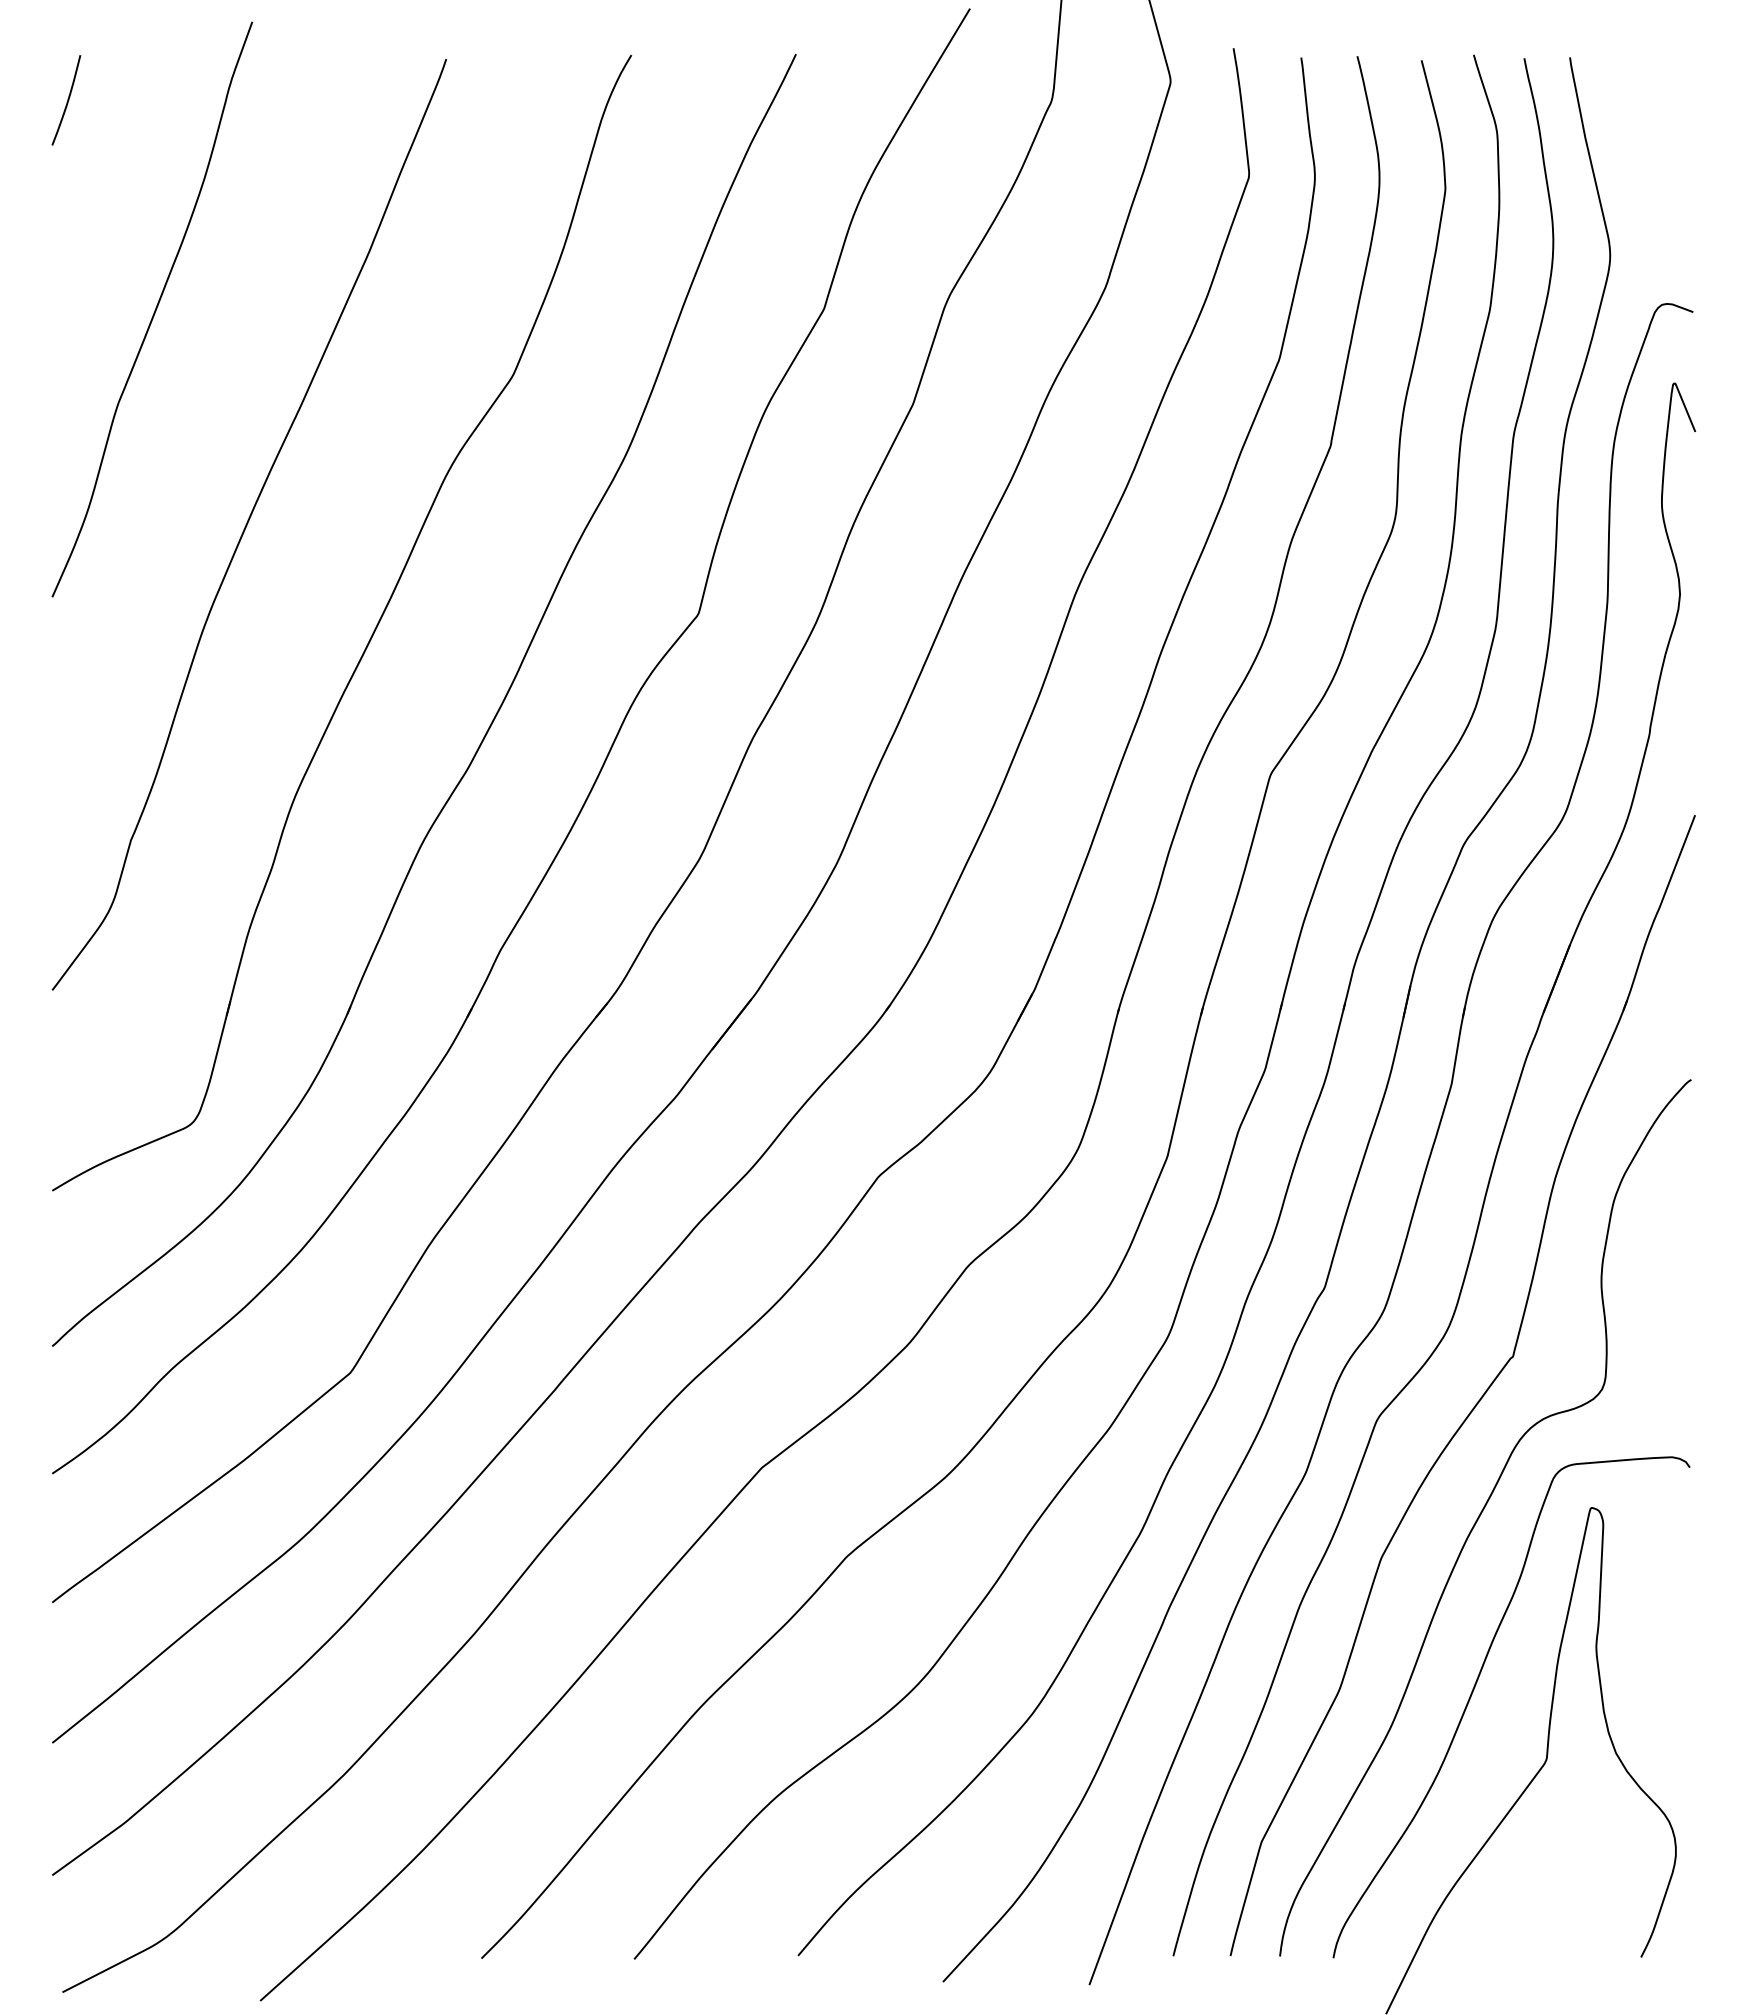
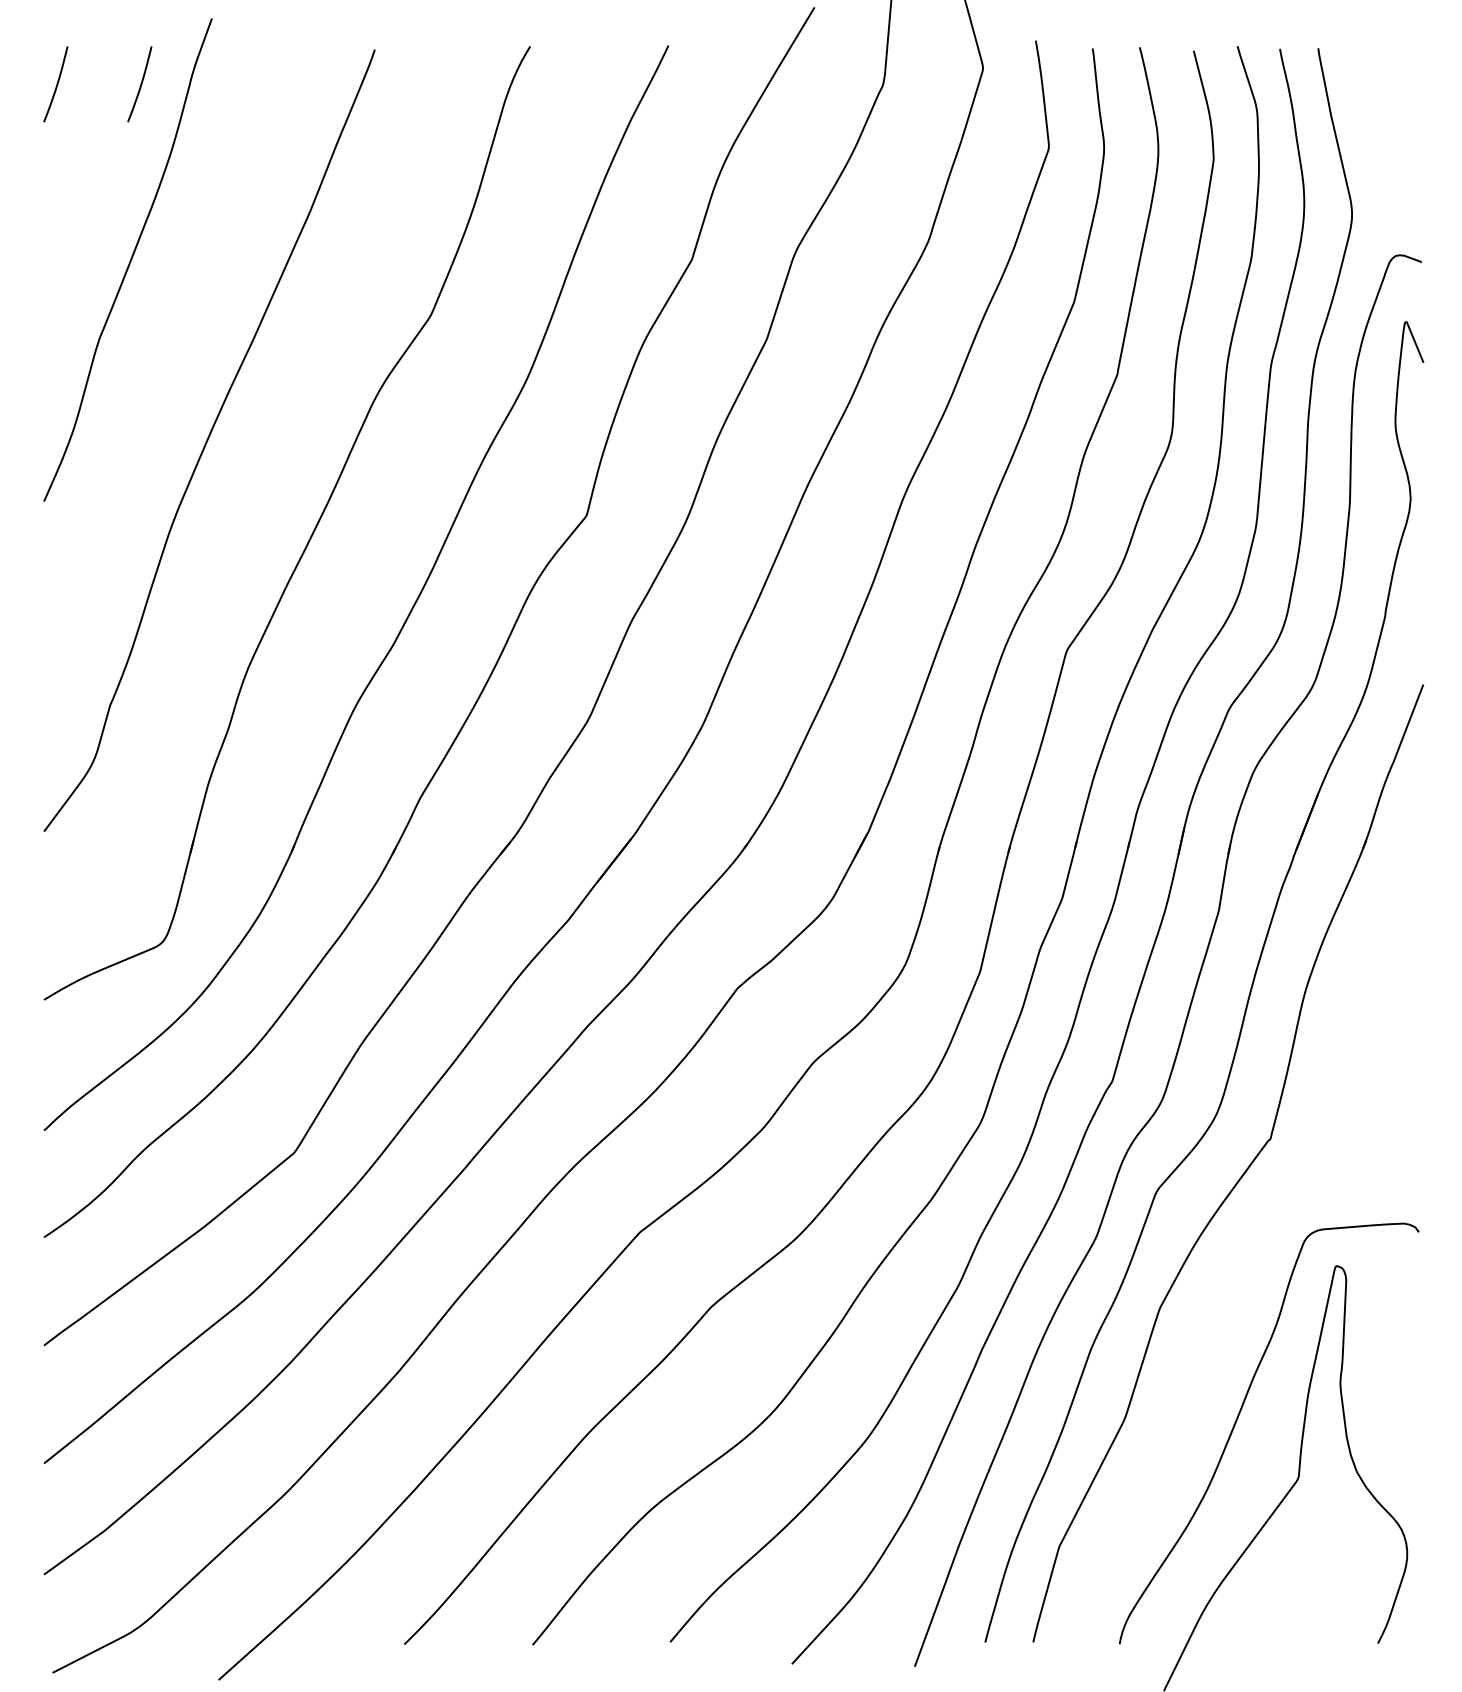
curve: (167, 100) -> (140, 84), added
curve: (1481, 1514) -> (1243, 1271), removed

